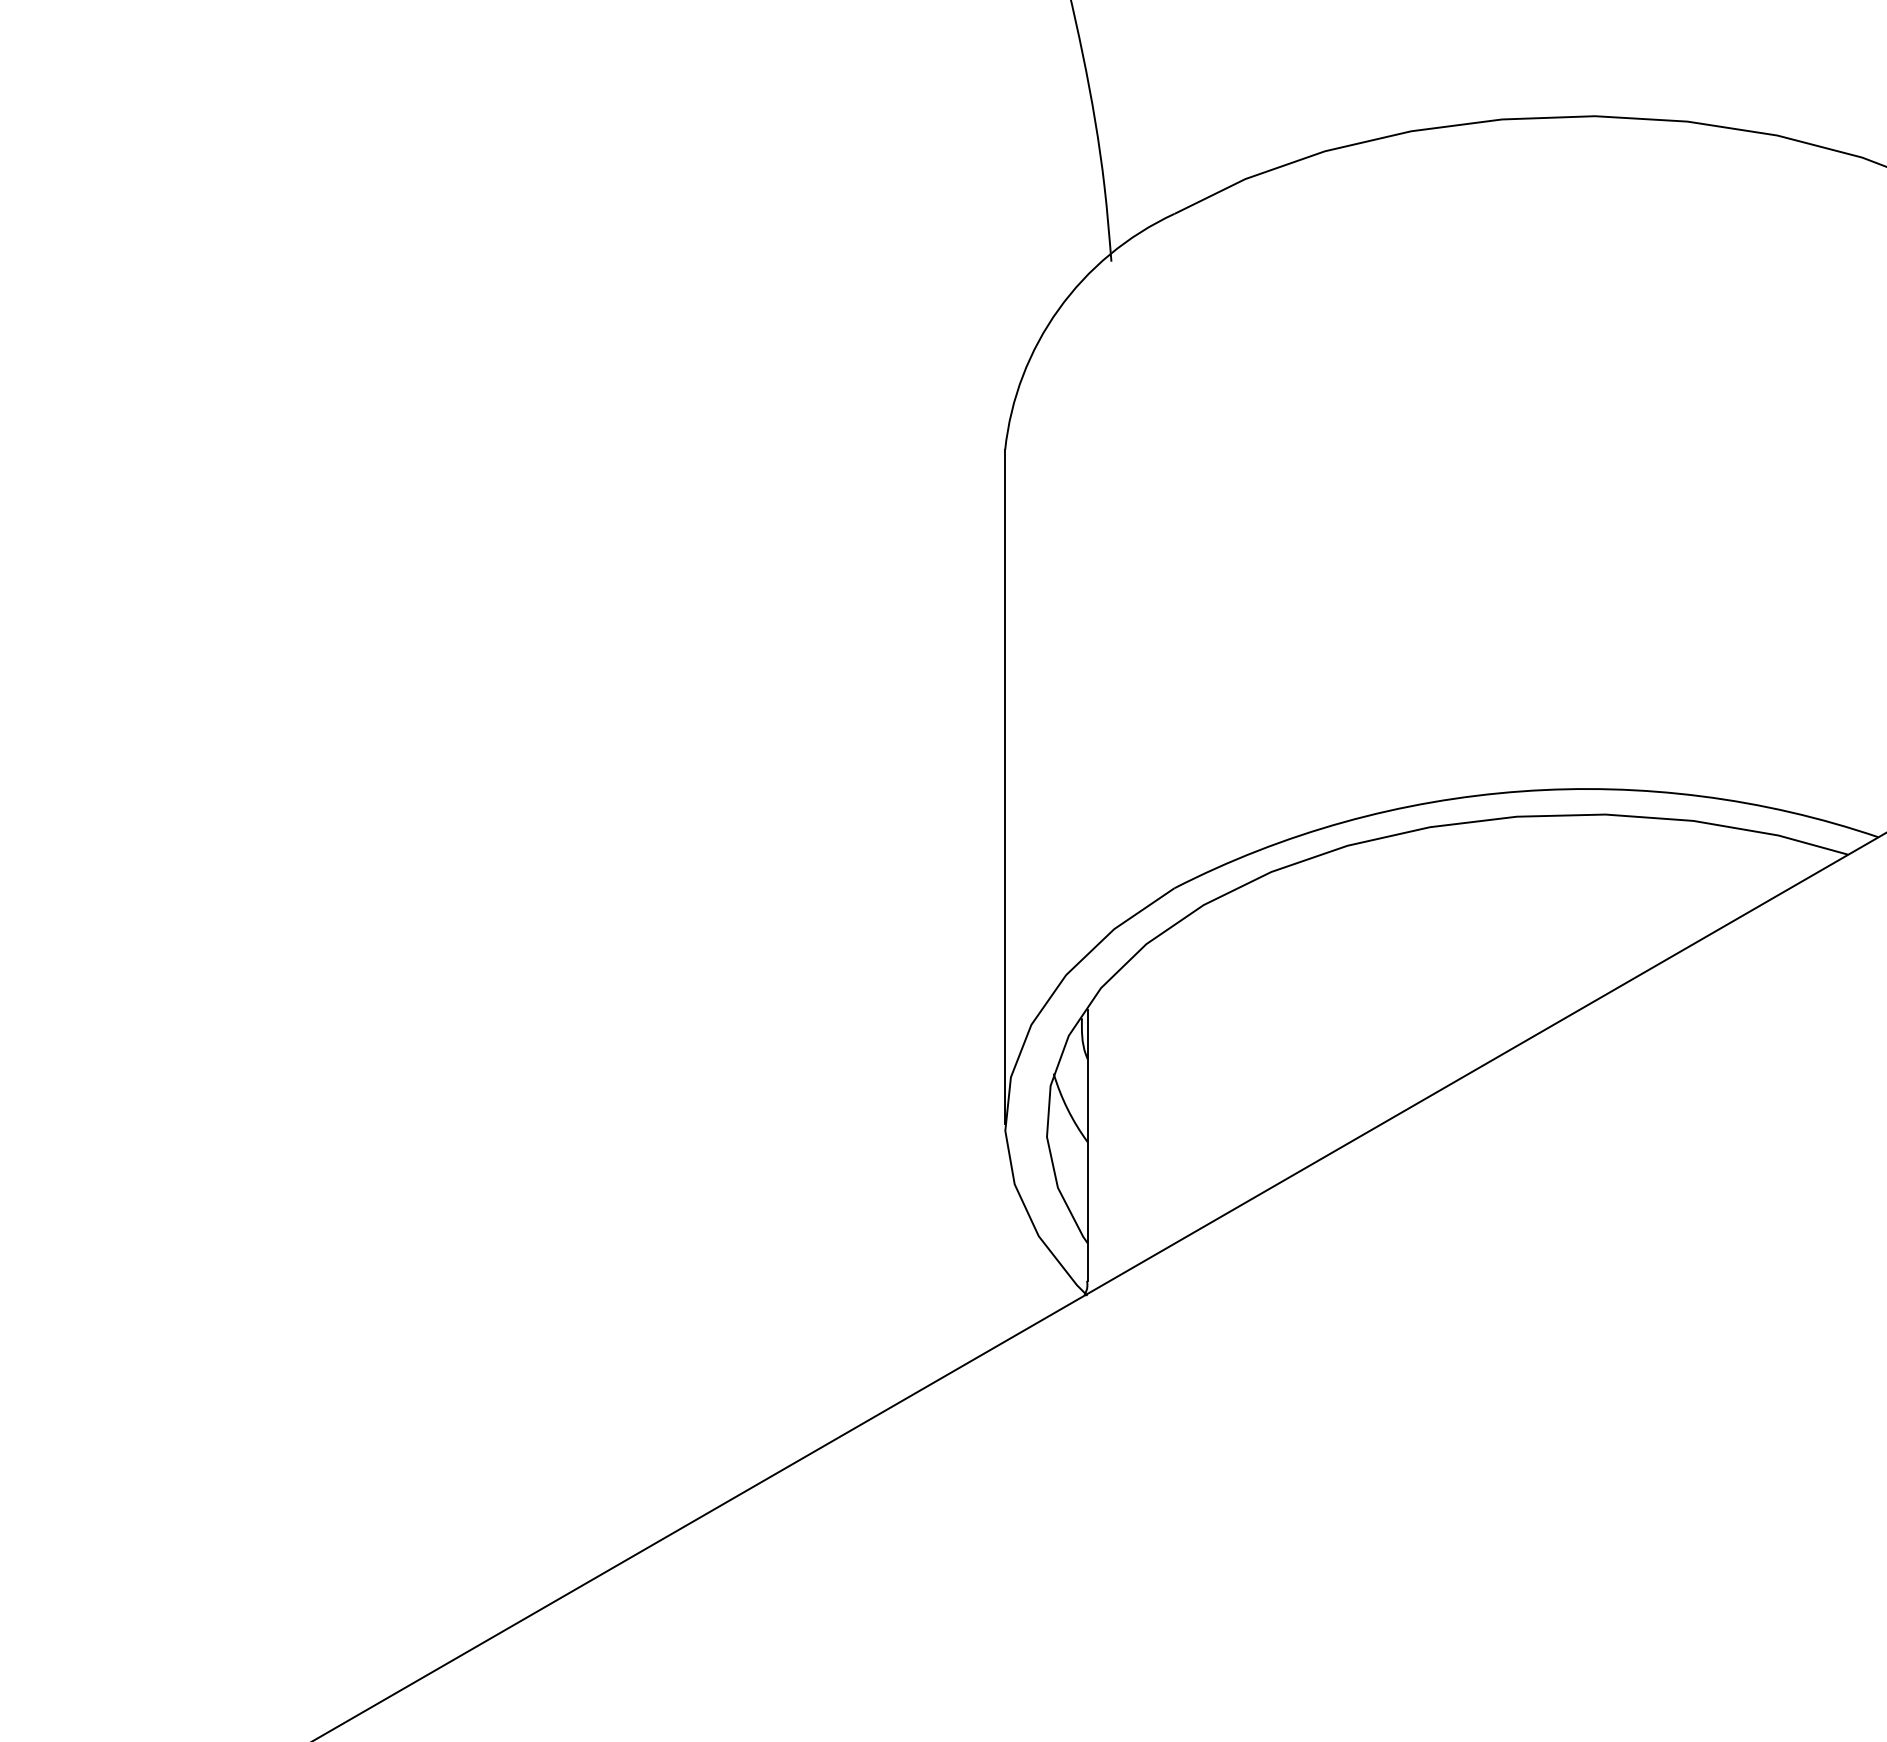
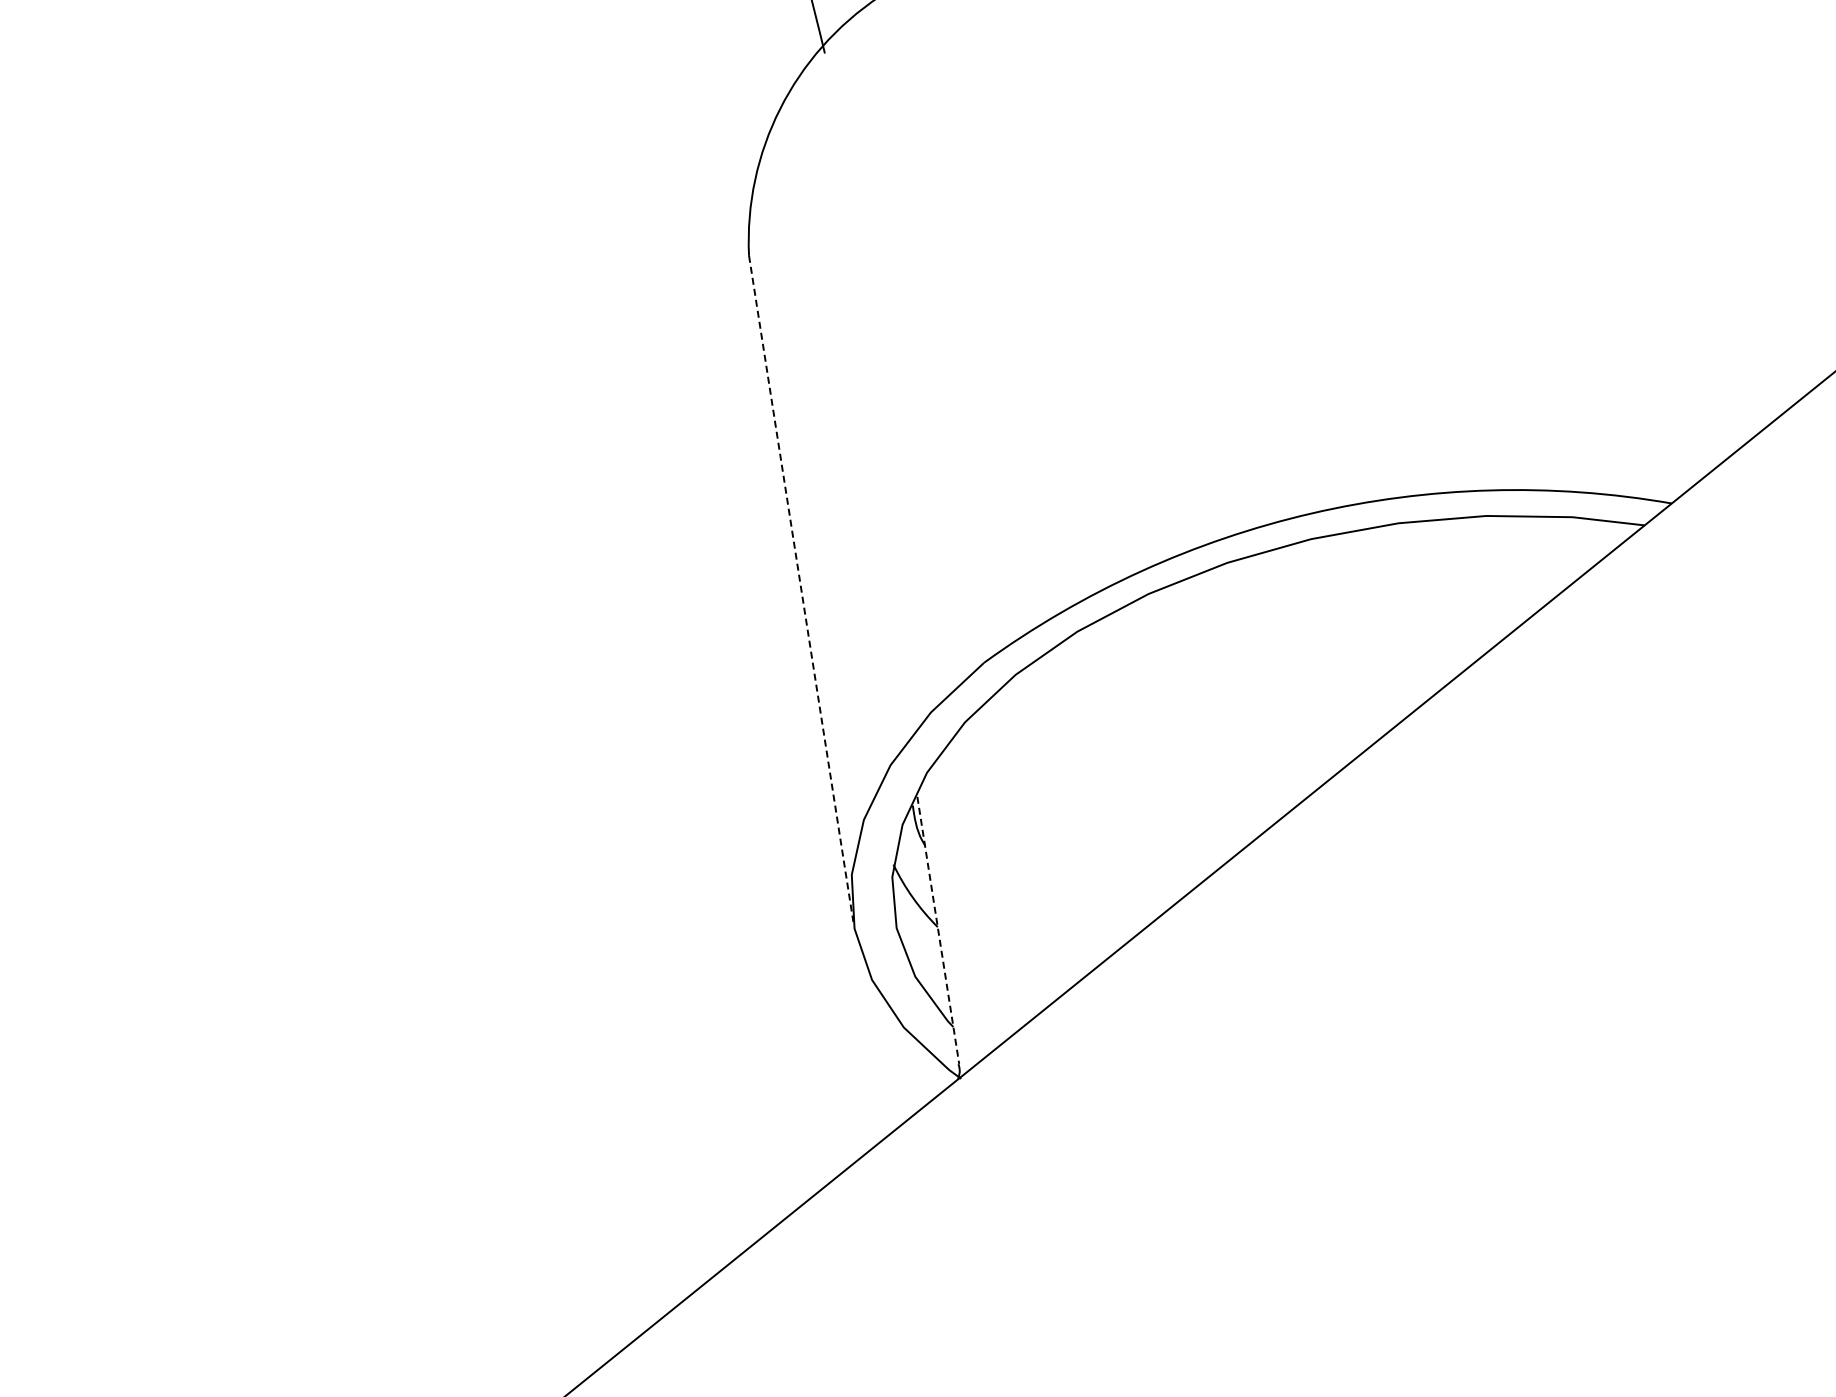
line: (1005, 787) -> (801, 589), solid -> dashed
line: (1087, 1146) -> (938, 931), solid -> dashed

